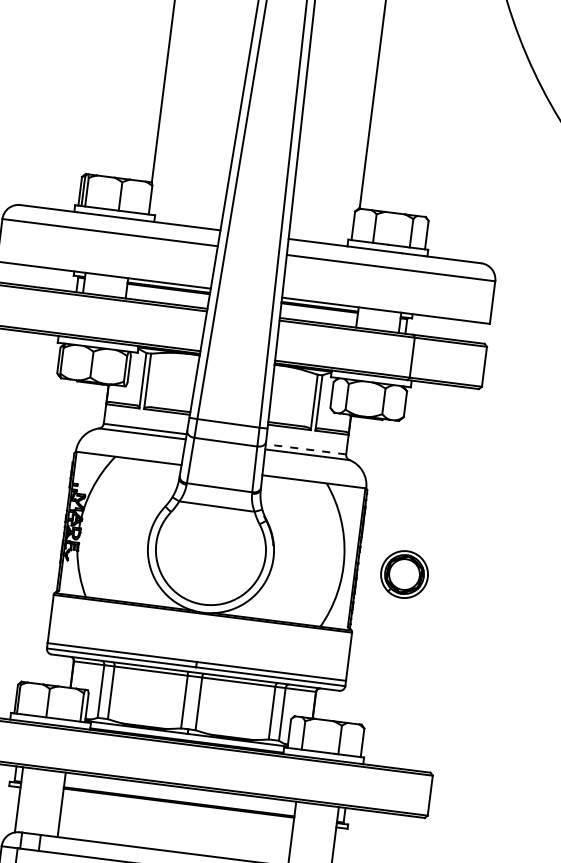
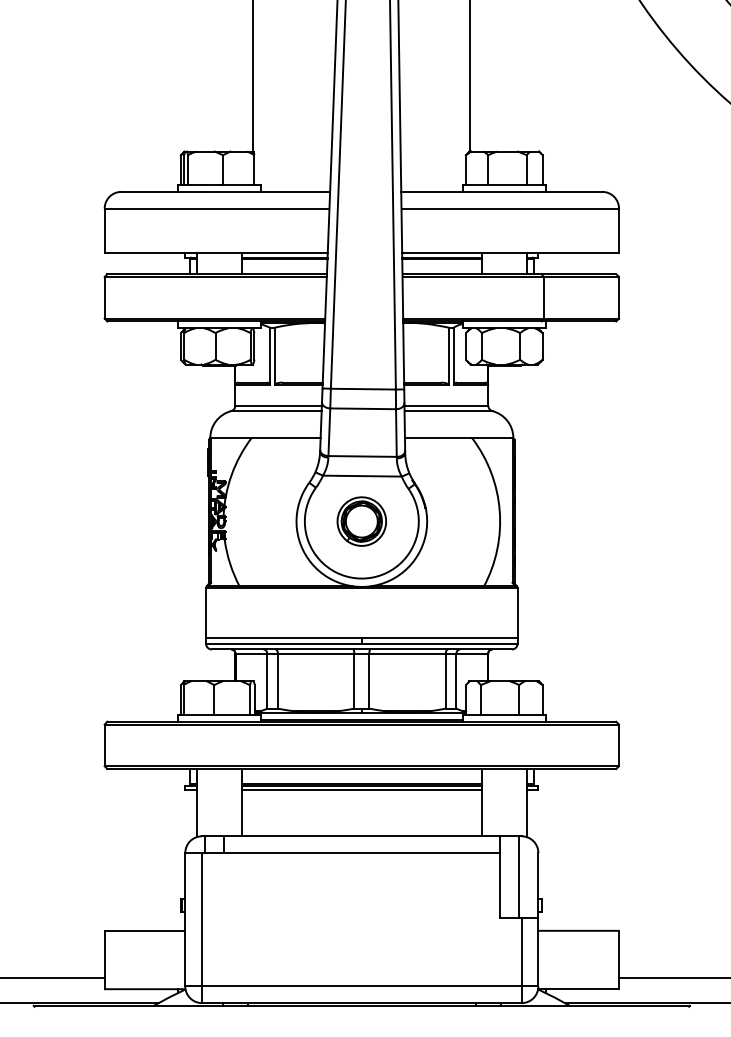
line: (306, 449) -> (446, 405), dashed -> solid
part: (404, 574) -> (361, 521), moved
line: (178, 807) -> (361, 790), added

